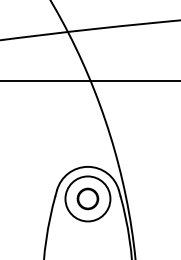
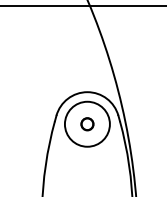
part: (87, 198) -> (86, 123), size x0.6

